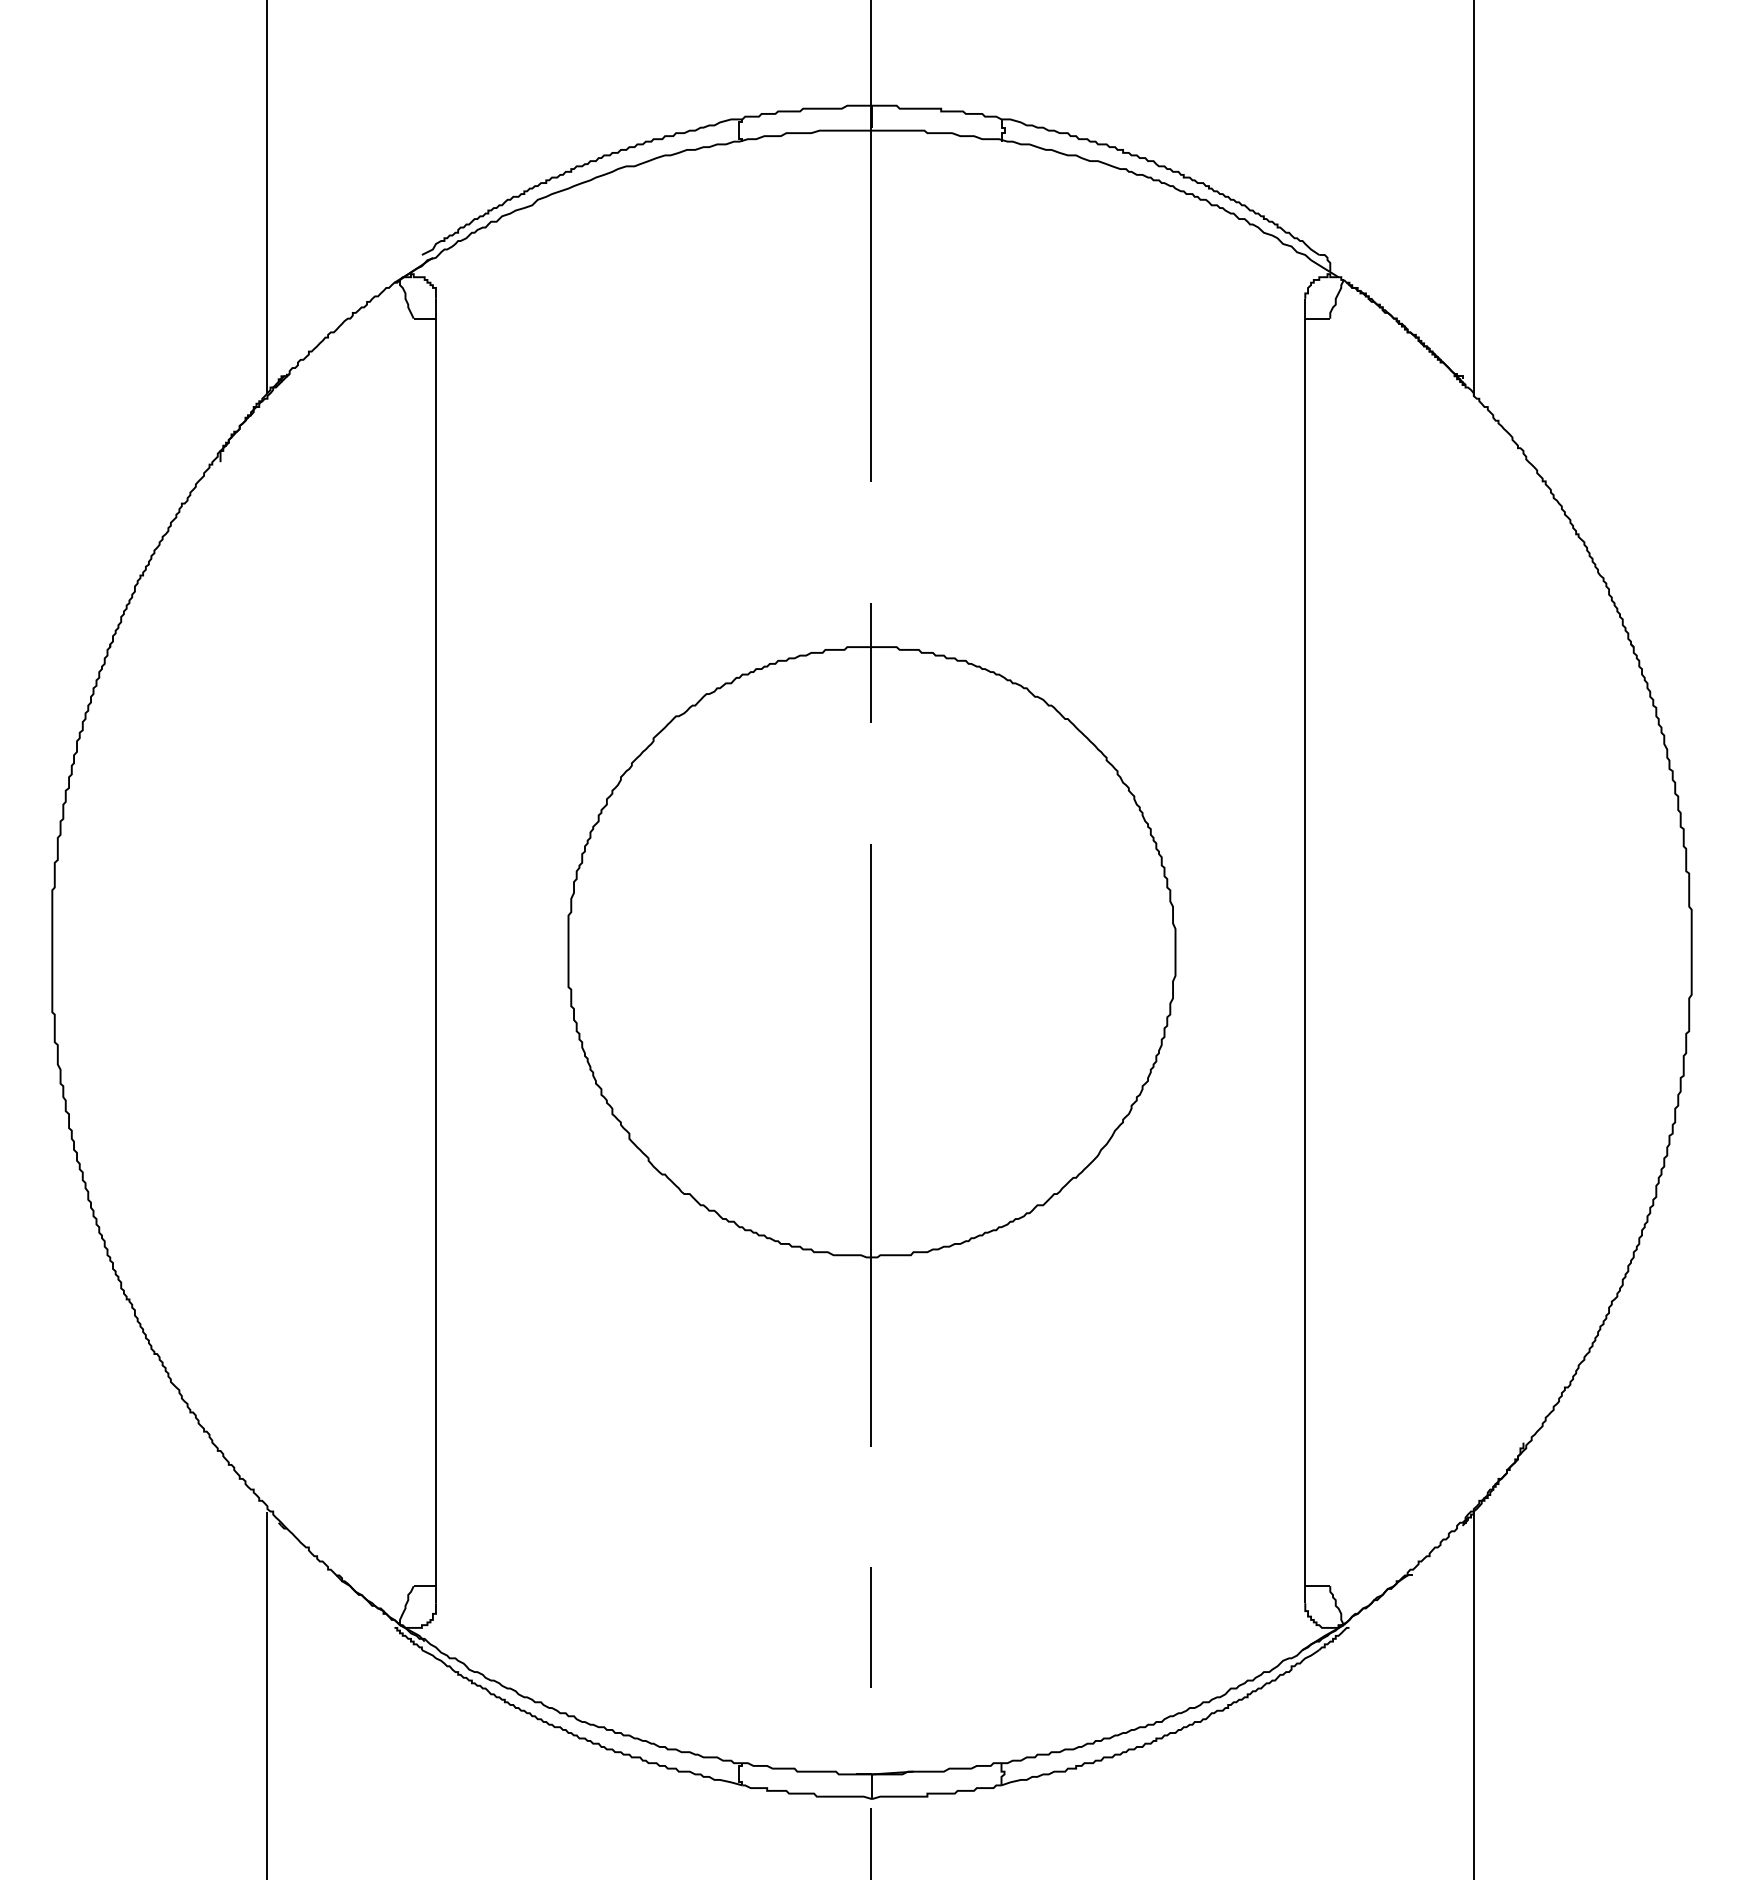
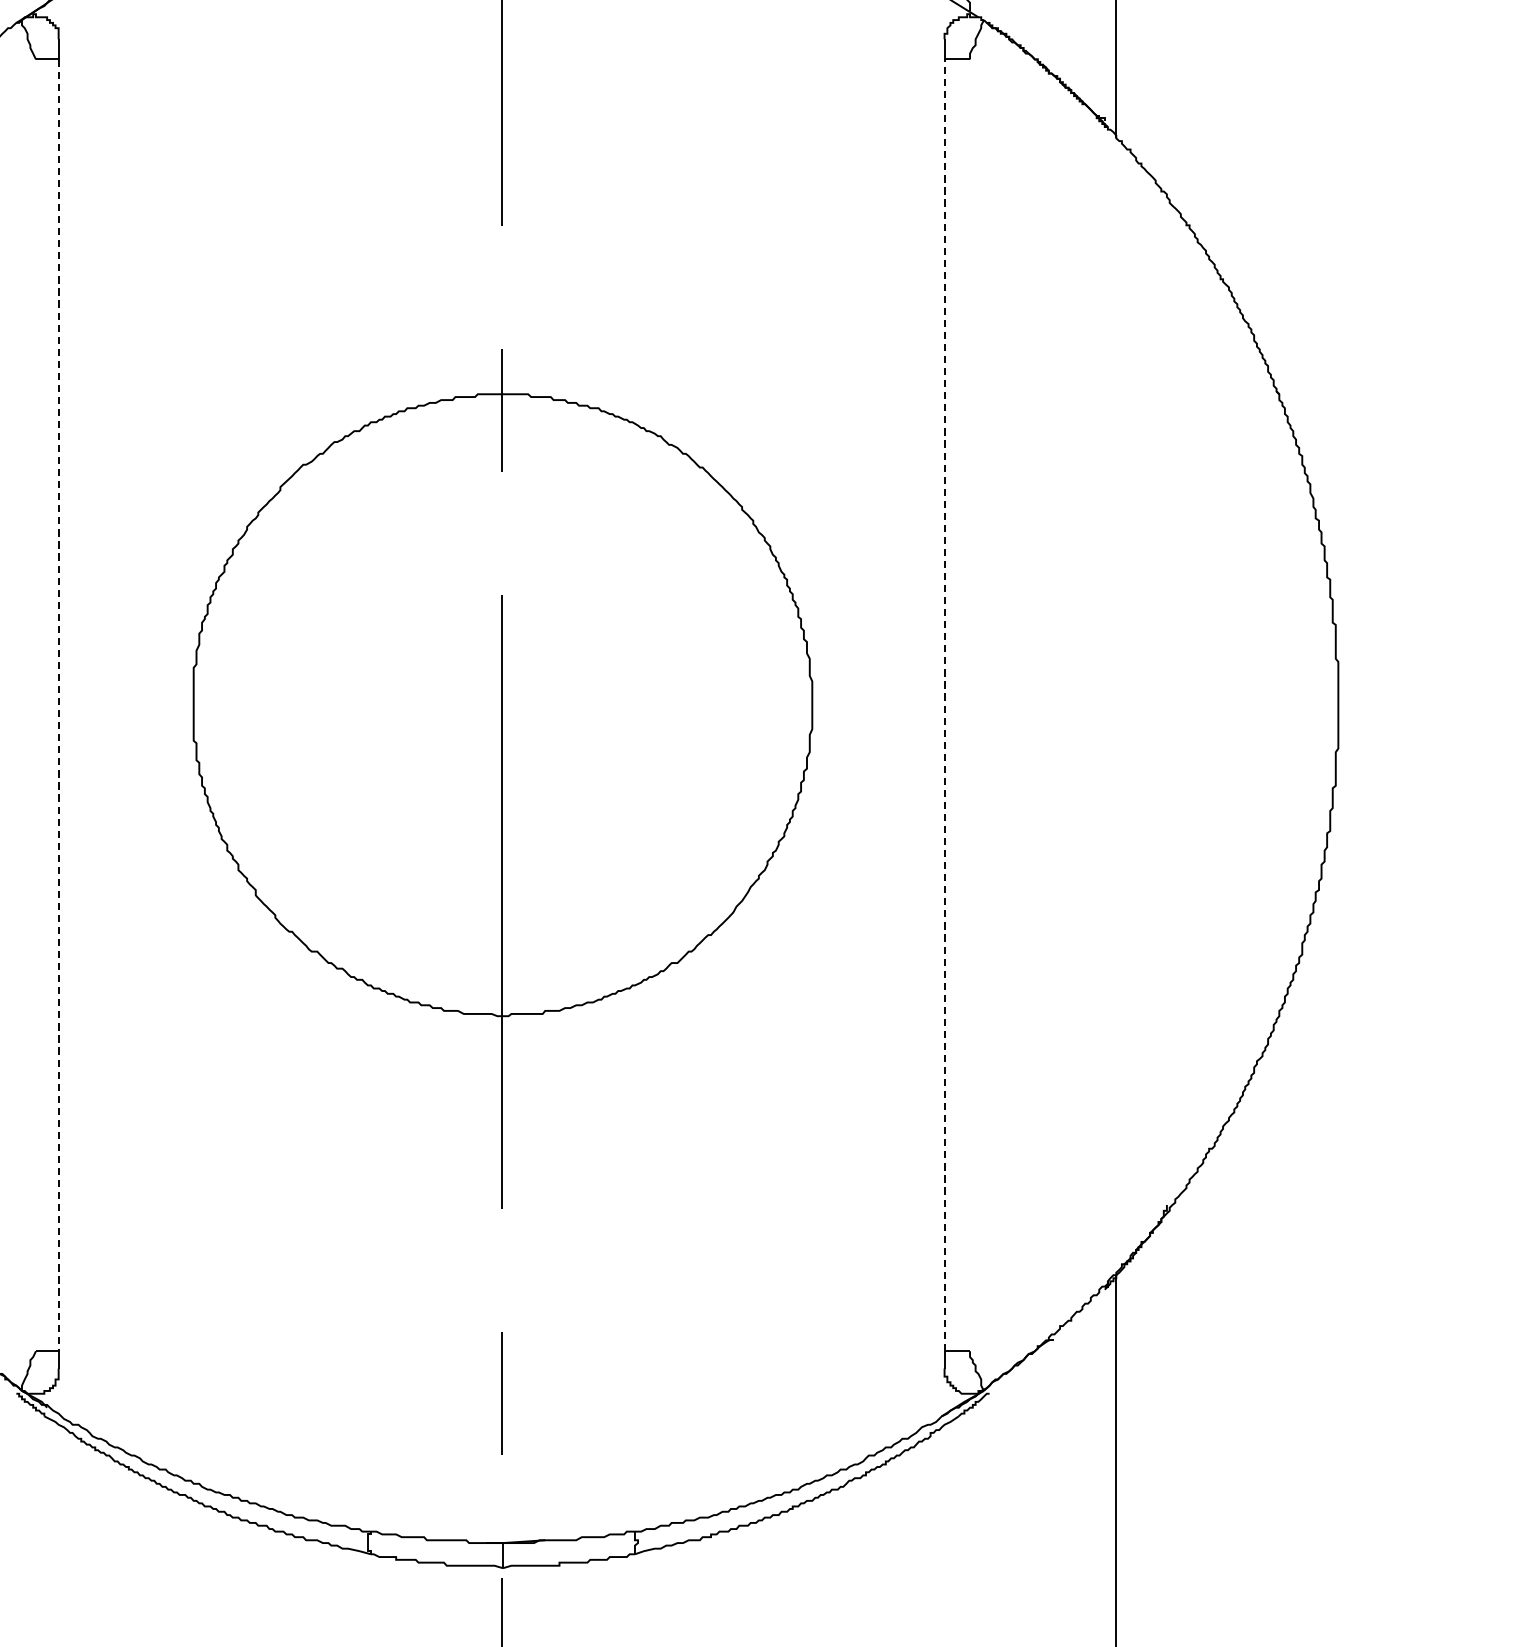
line: (435, 952) -> (58, 705), solid -> dashed
line: (1305, 952) -> (944, 705), solid -> dashed

